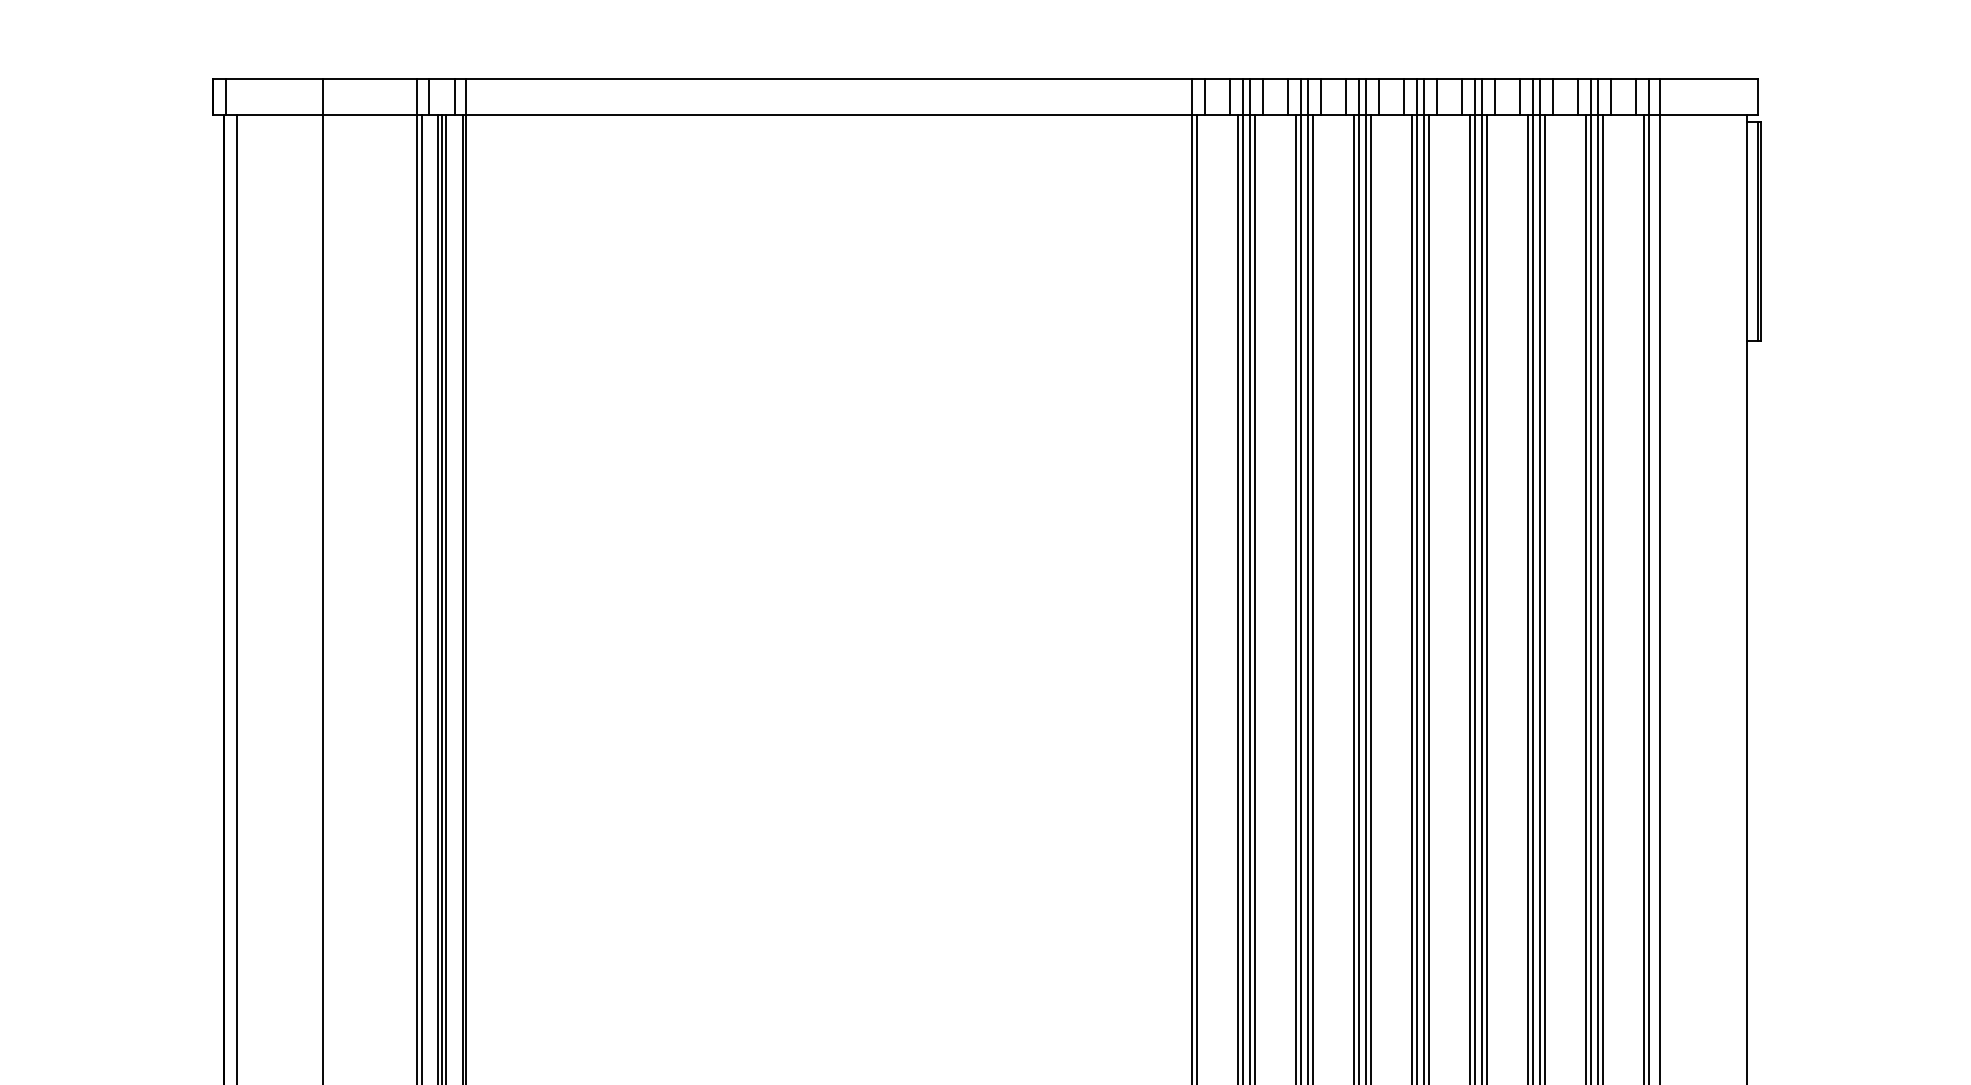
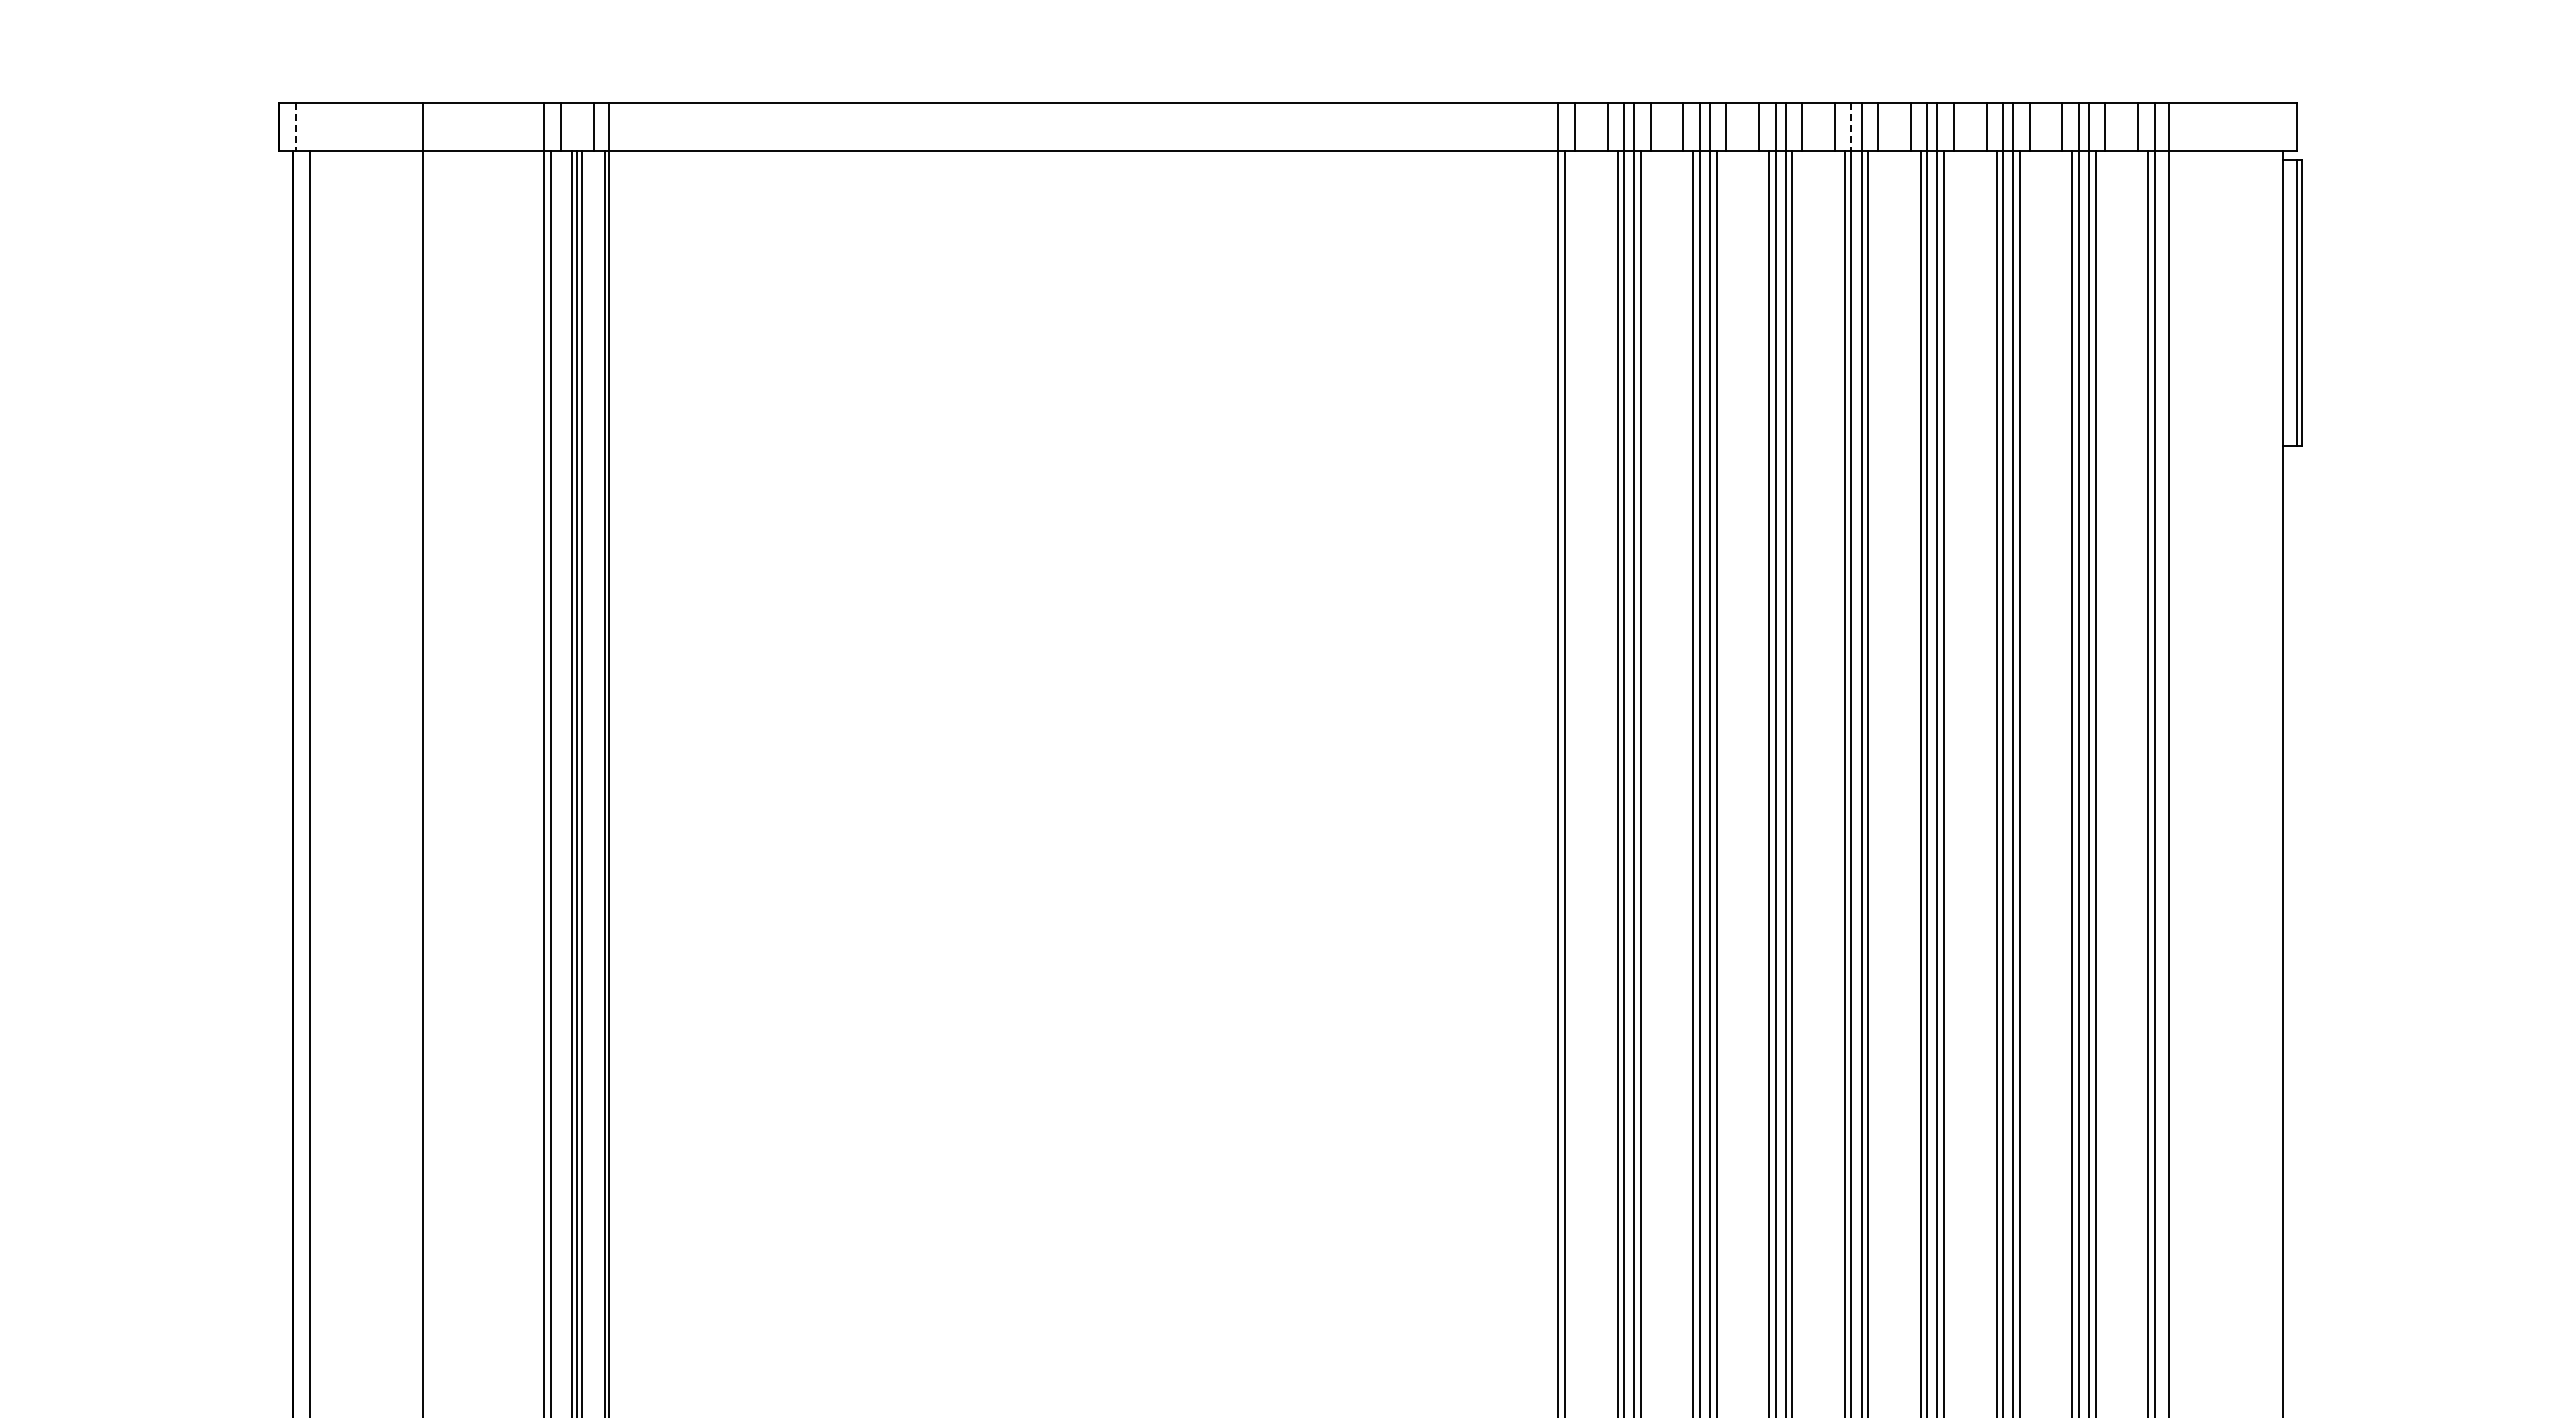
line: (226, 96) -> (295, 126), solid -> dashed
line: (1416, 96) -> (1851, 126), solid -> dashed

